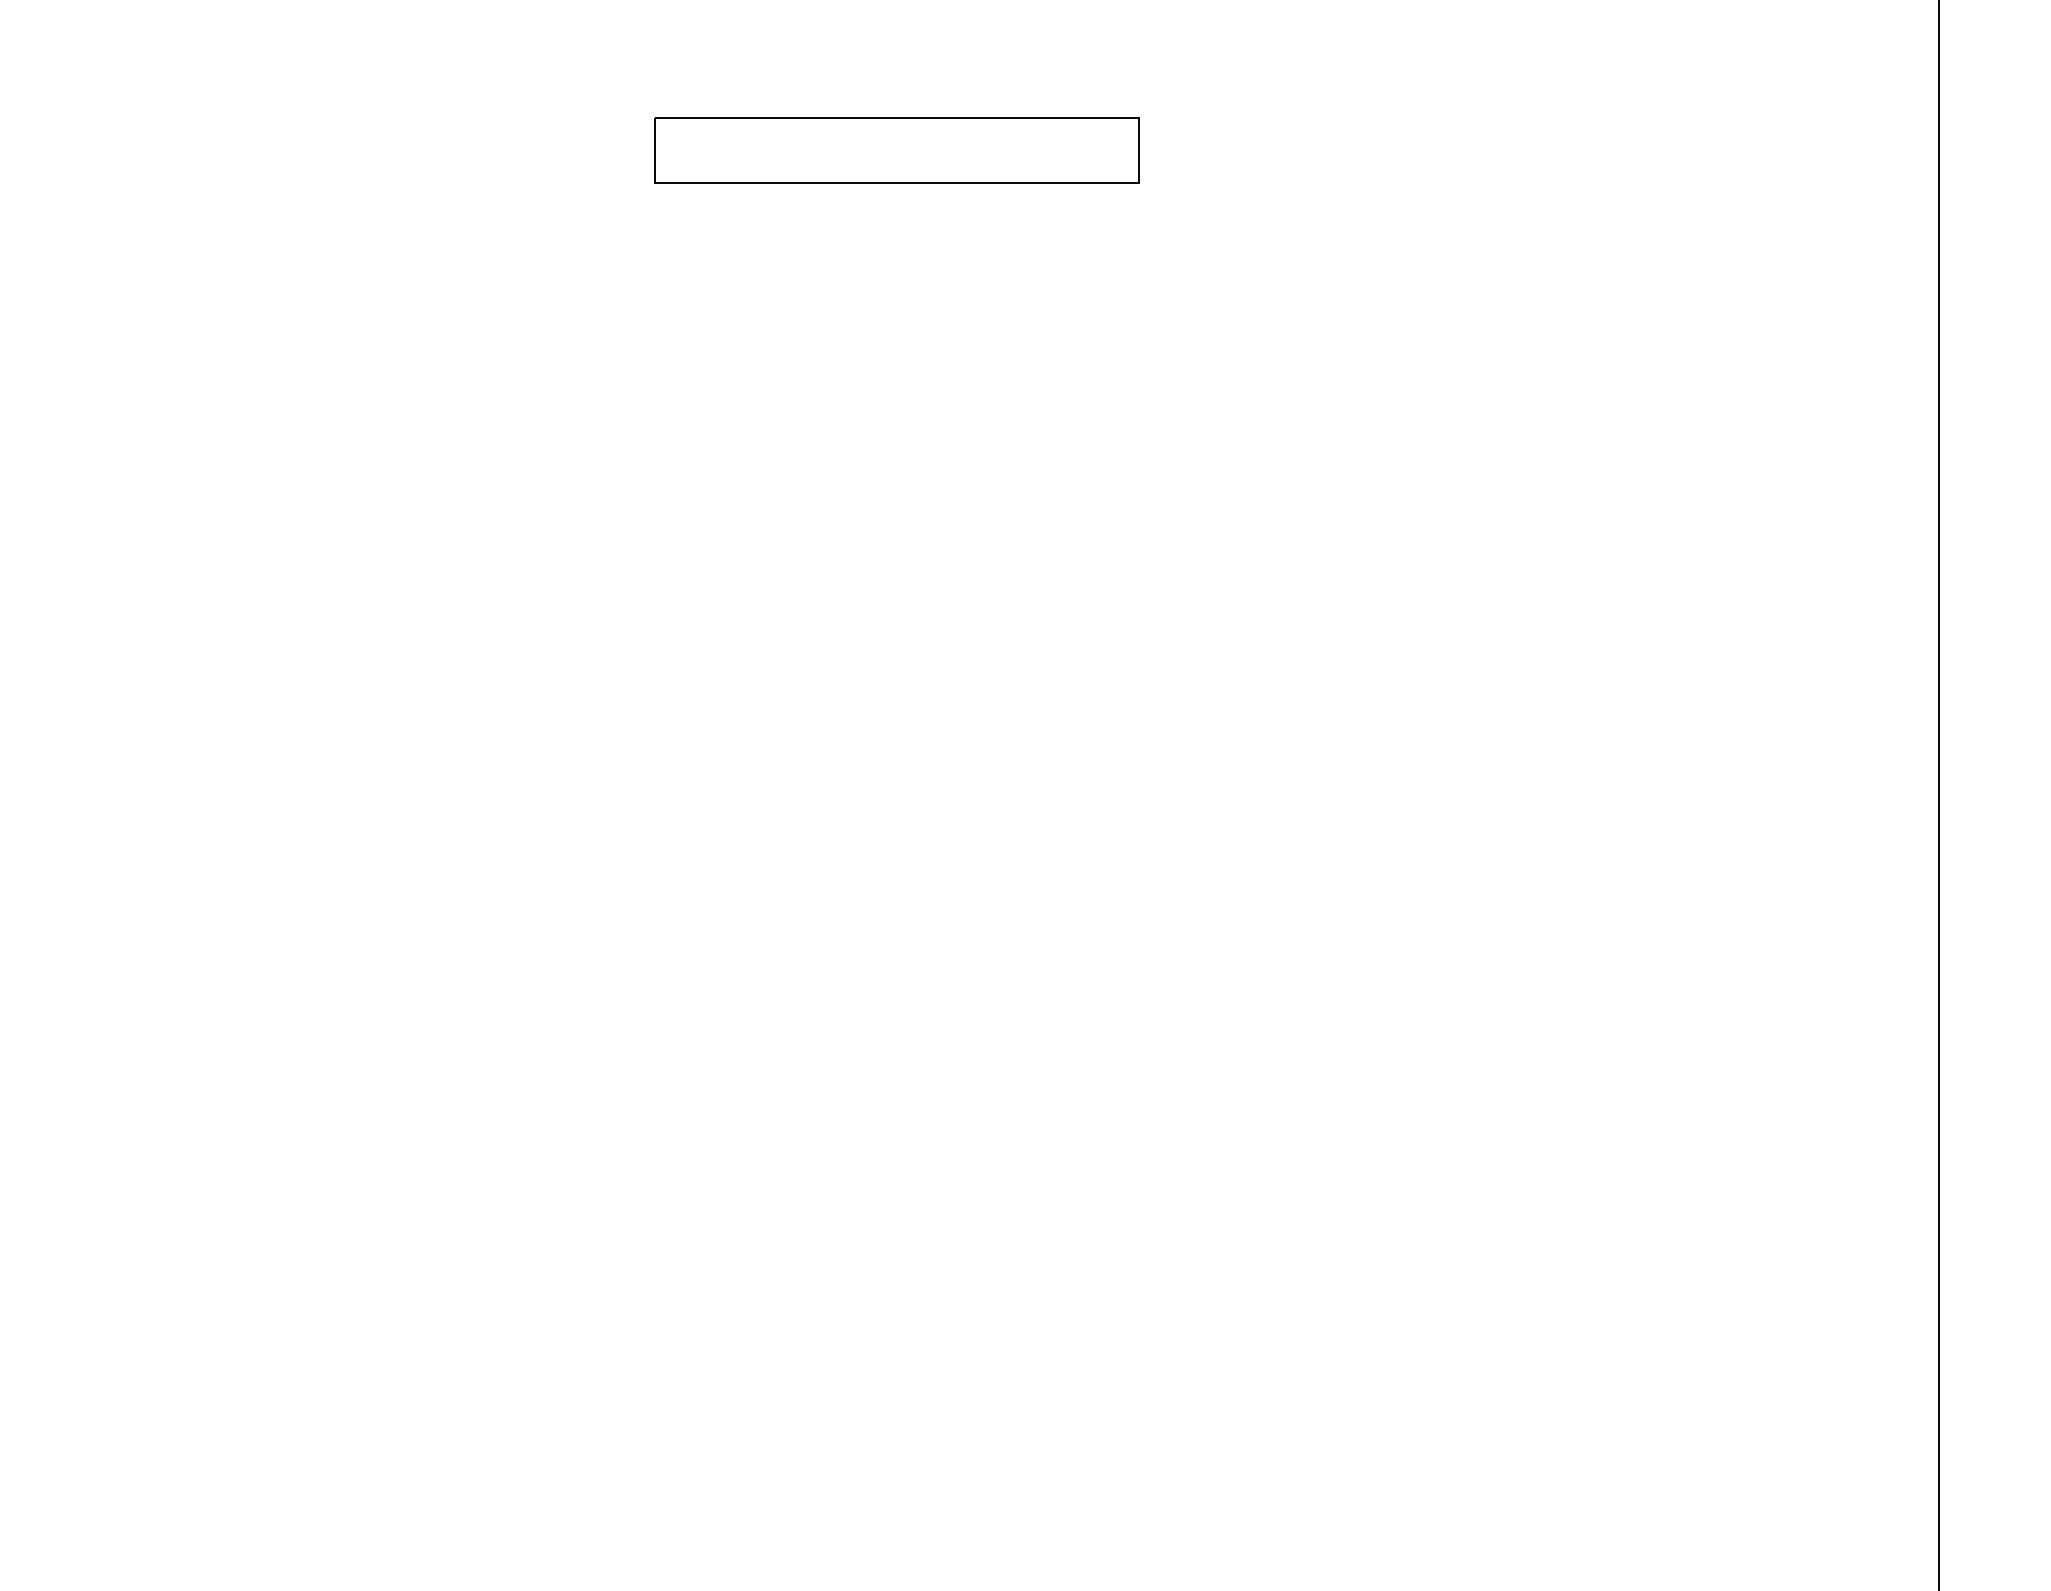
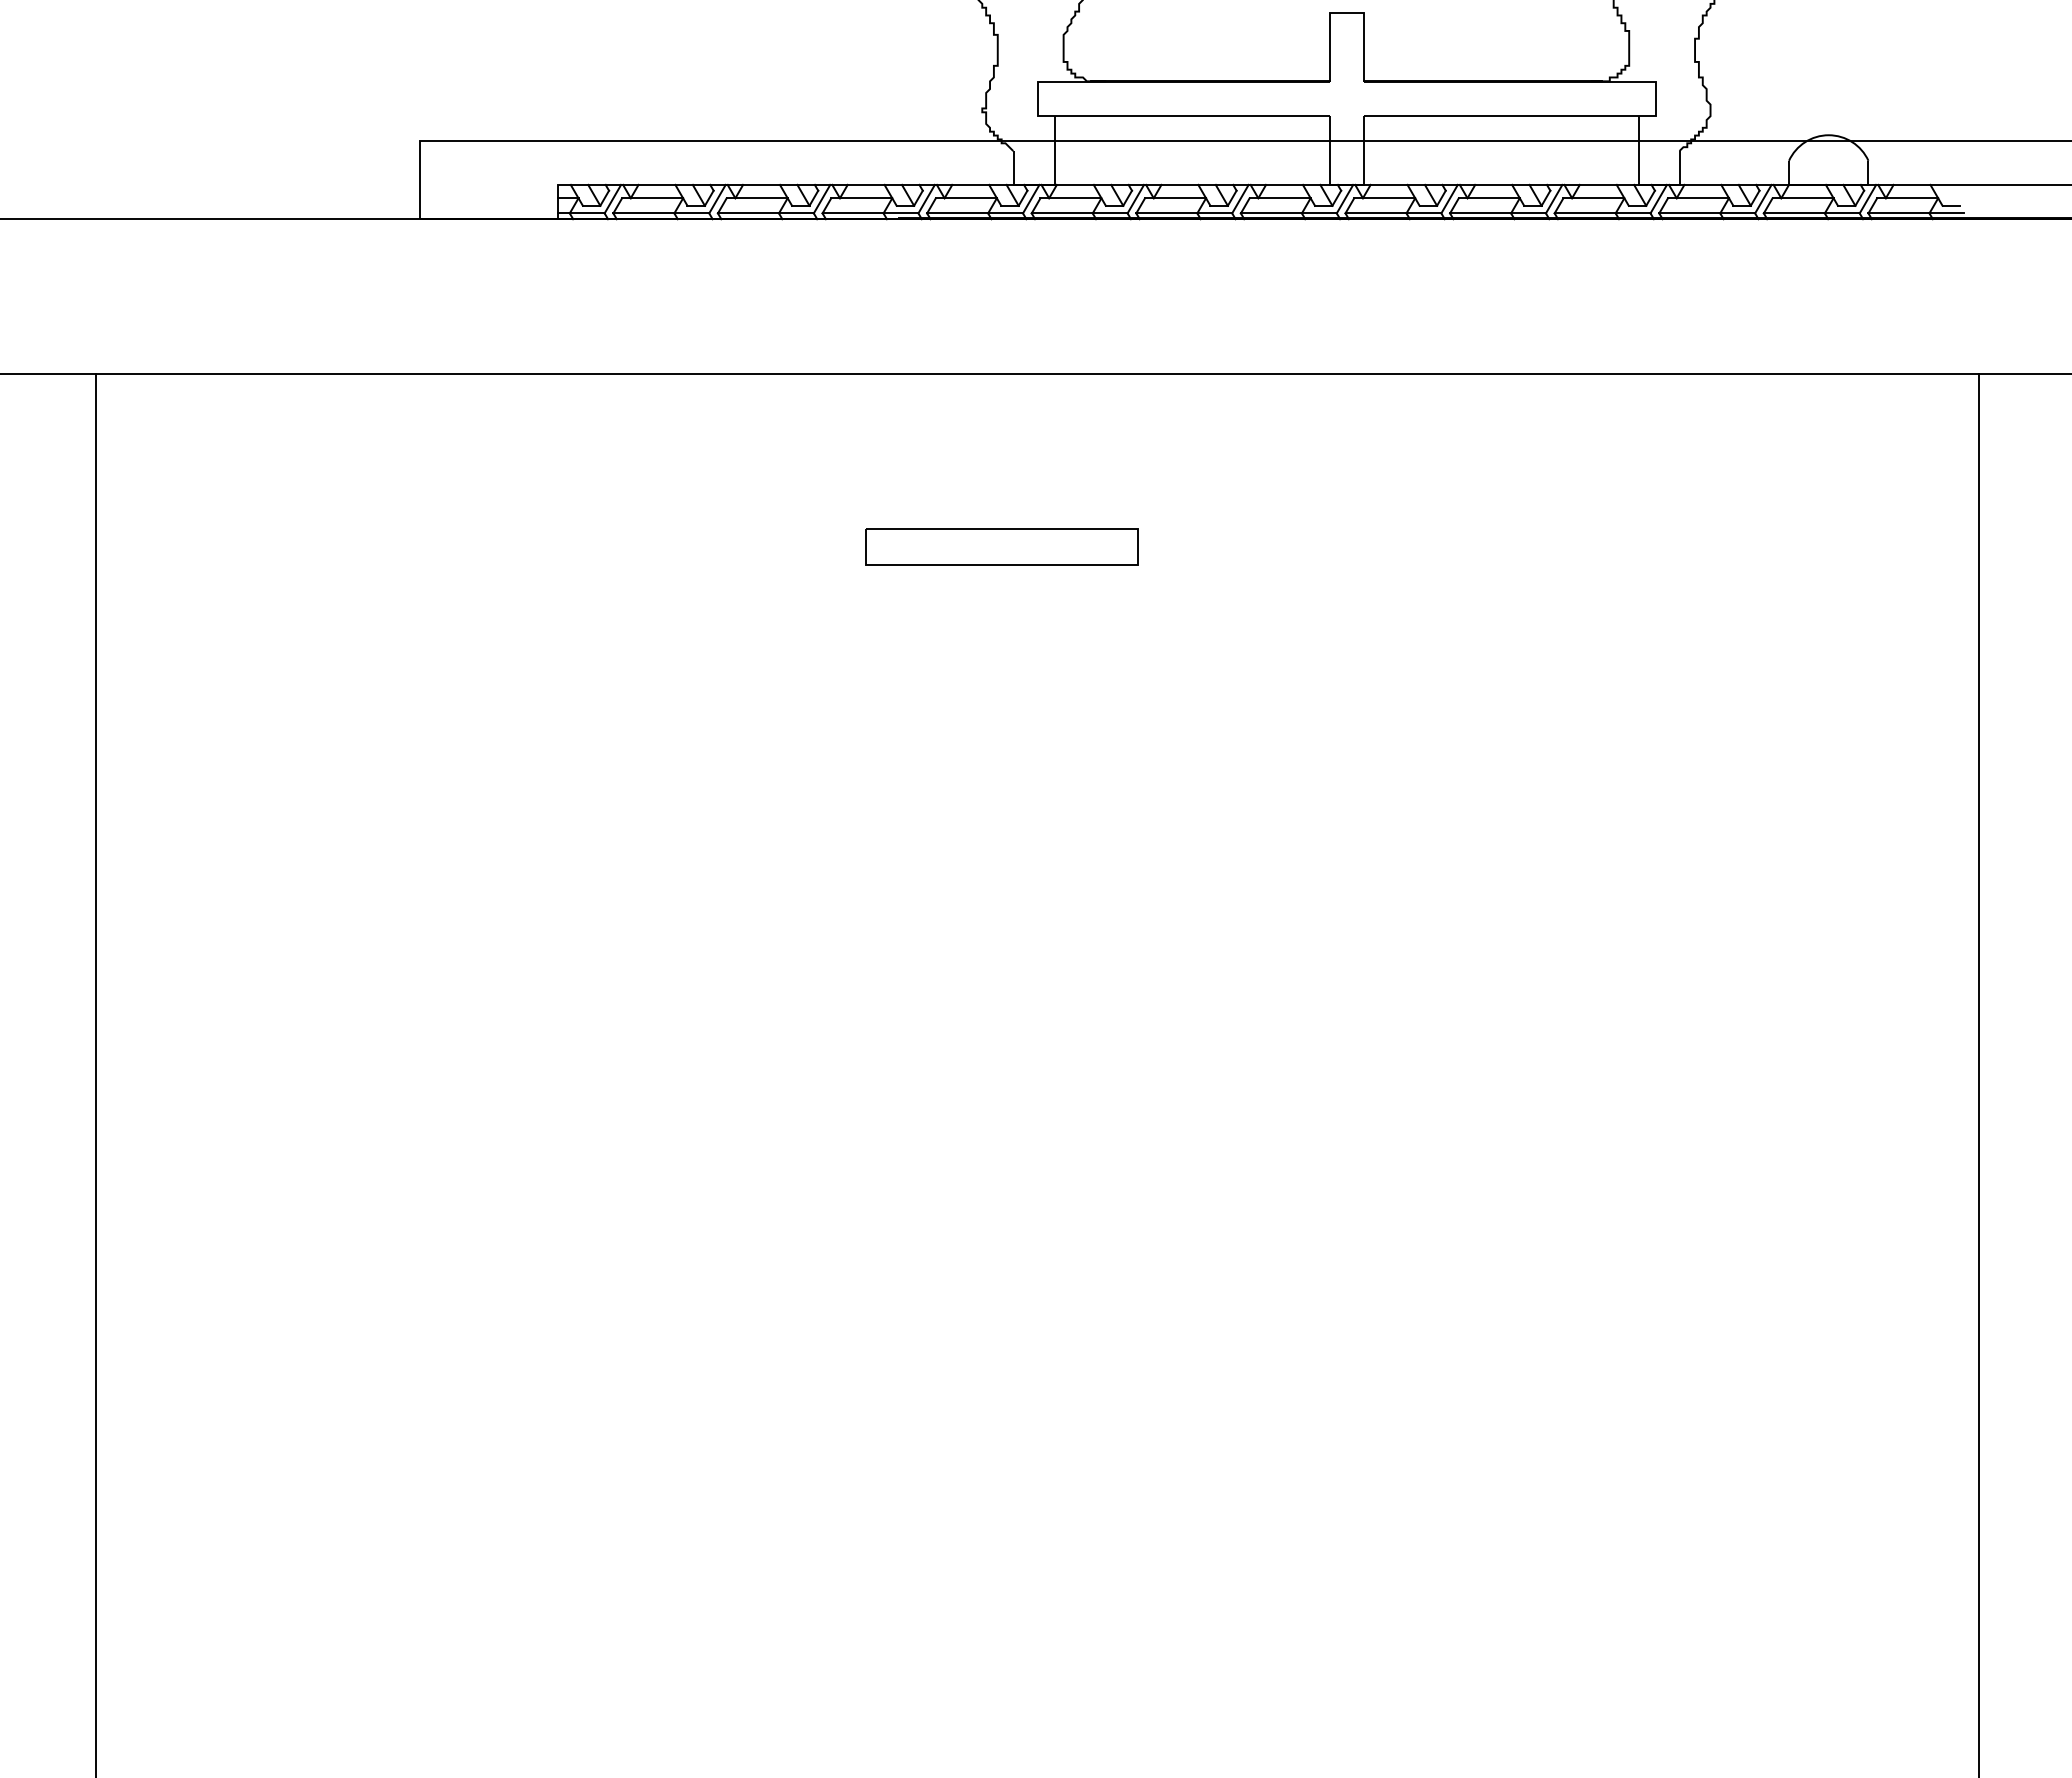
part: (896, 150) -> (1001, 546), size x0.6

